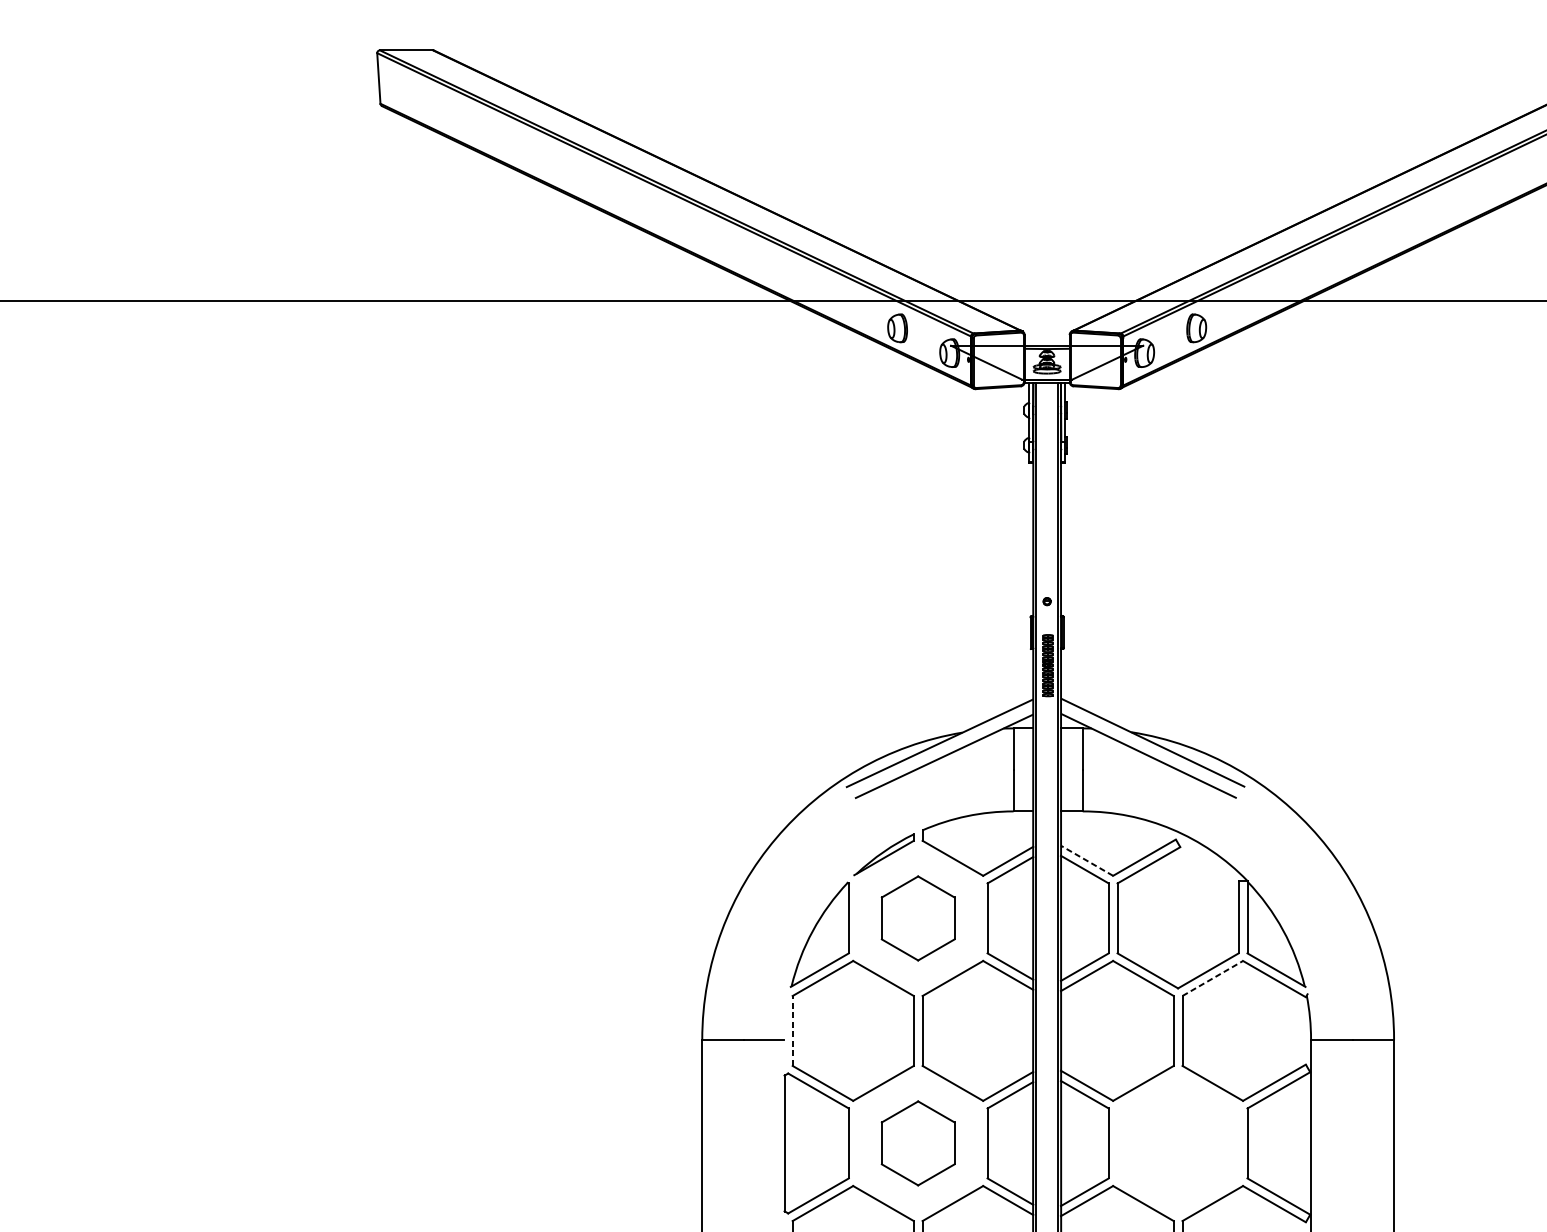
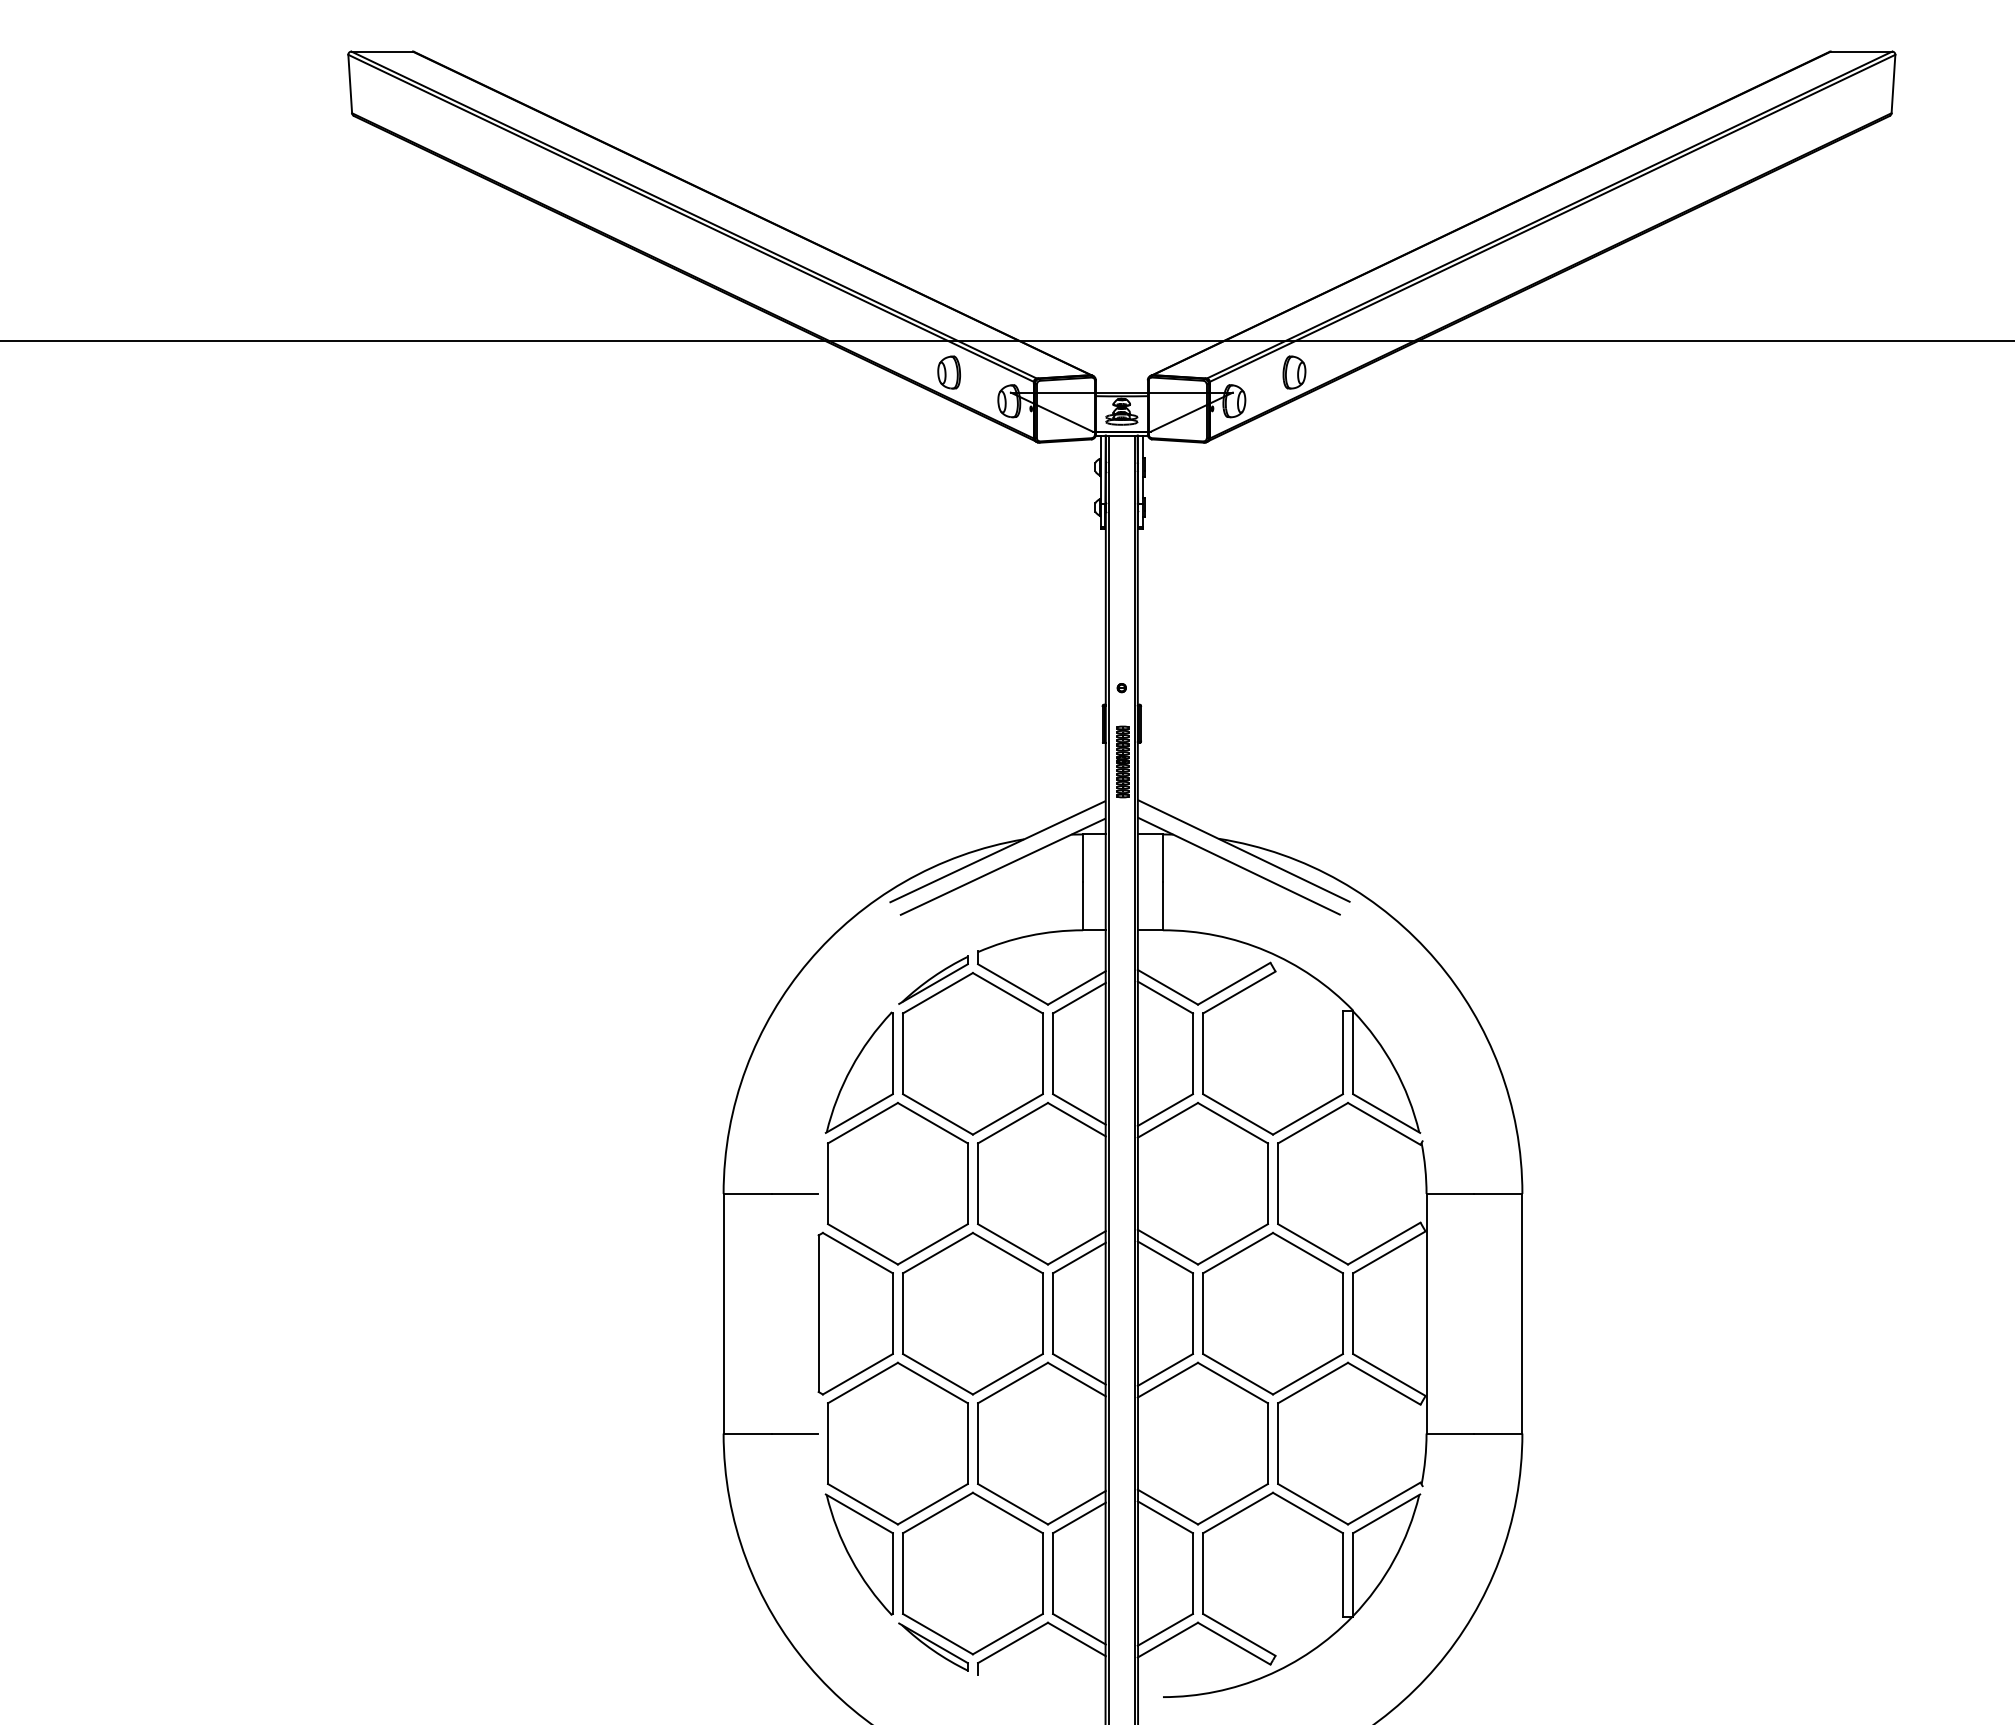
line: (1086, 860) -> (1167, 987), dashed -> solid
part: (917, 918) -> (972, 1053), size x1.67
line: (1213, 977) -> (1313, 1122), dashed -> solid
line: (793, 1030) -> (828, 1183), dashed -> solid
part: (917, 1143) -> (972, 1313), size x1.67
part: (1177, 1143) -> (1272, 1313), added

